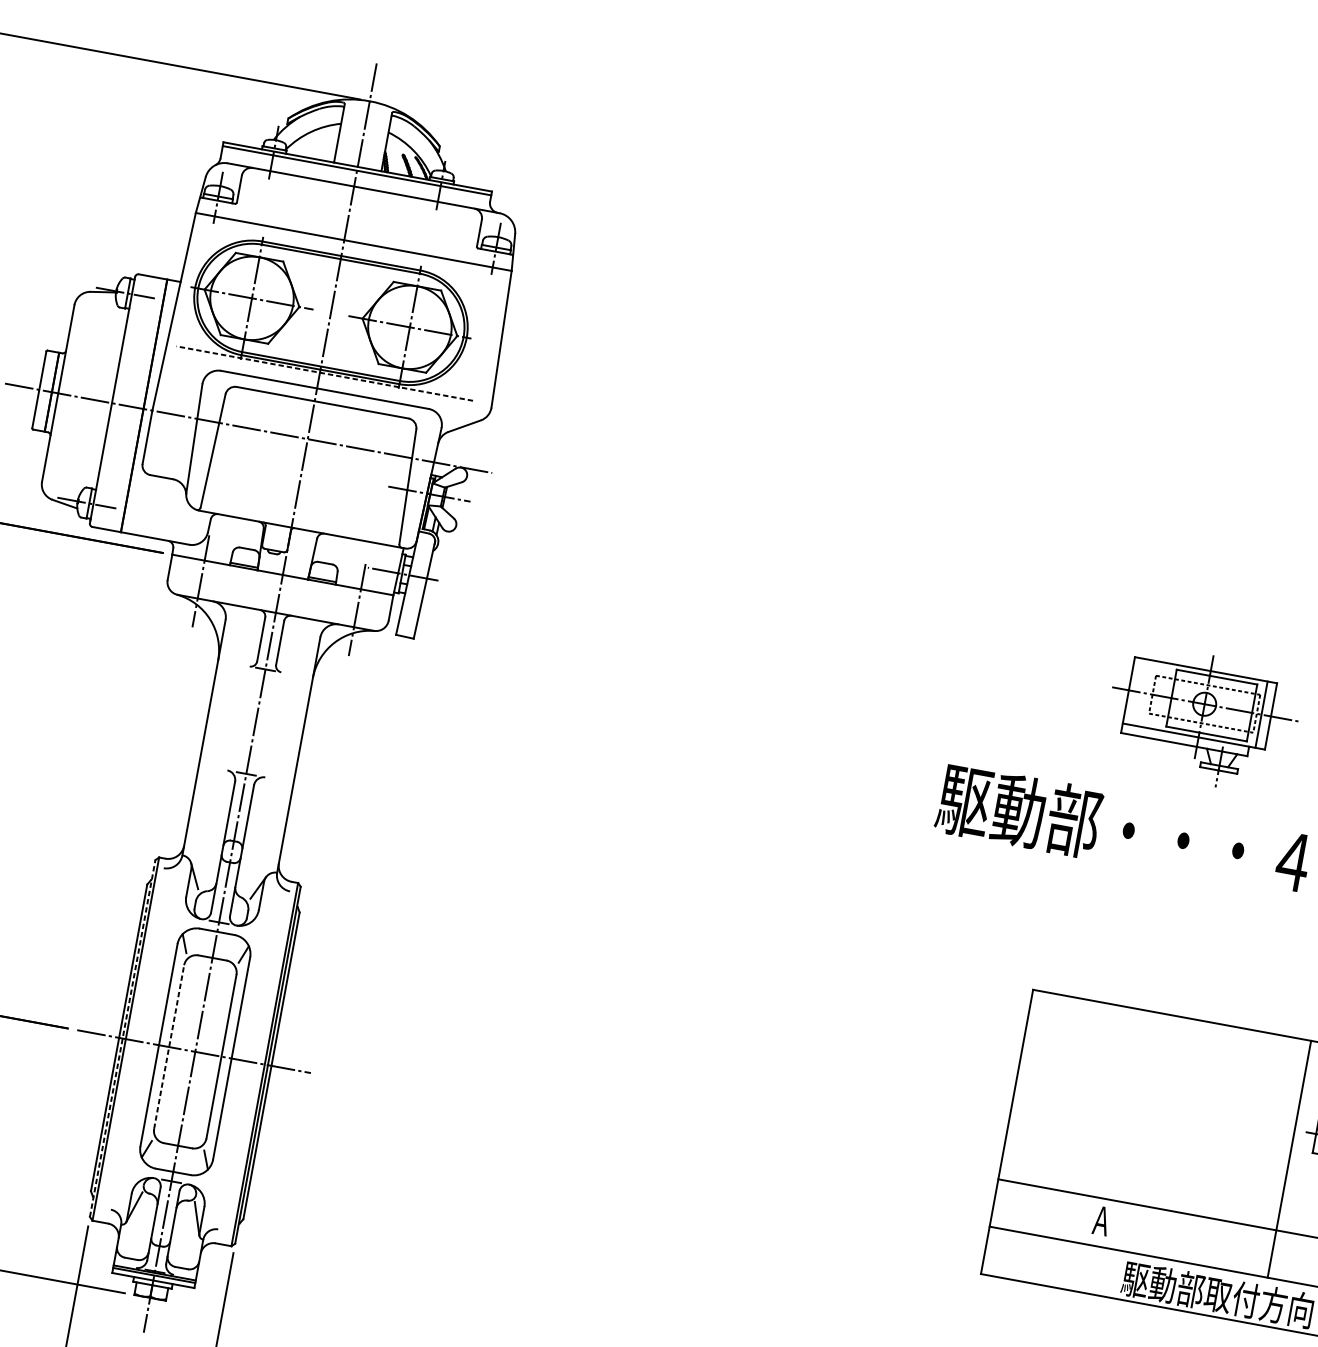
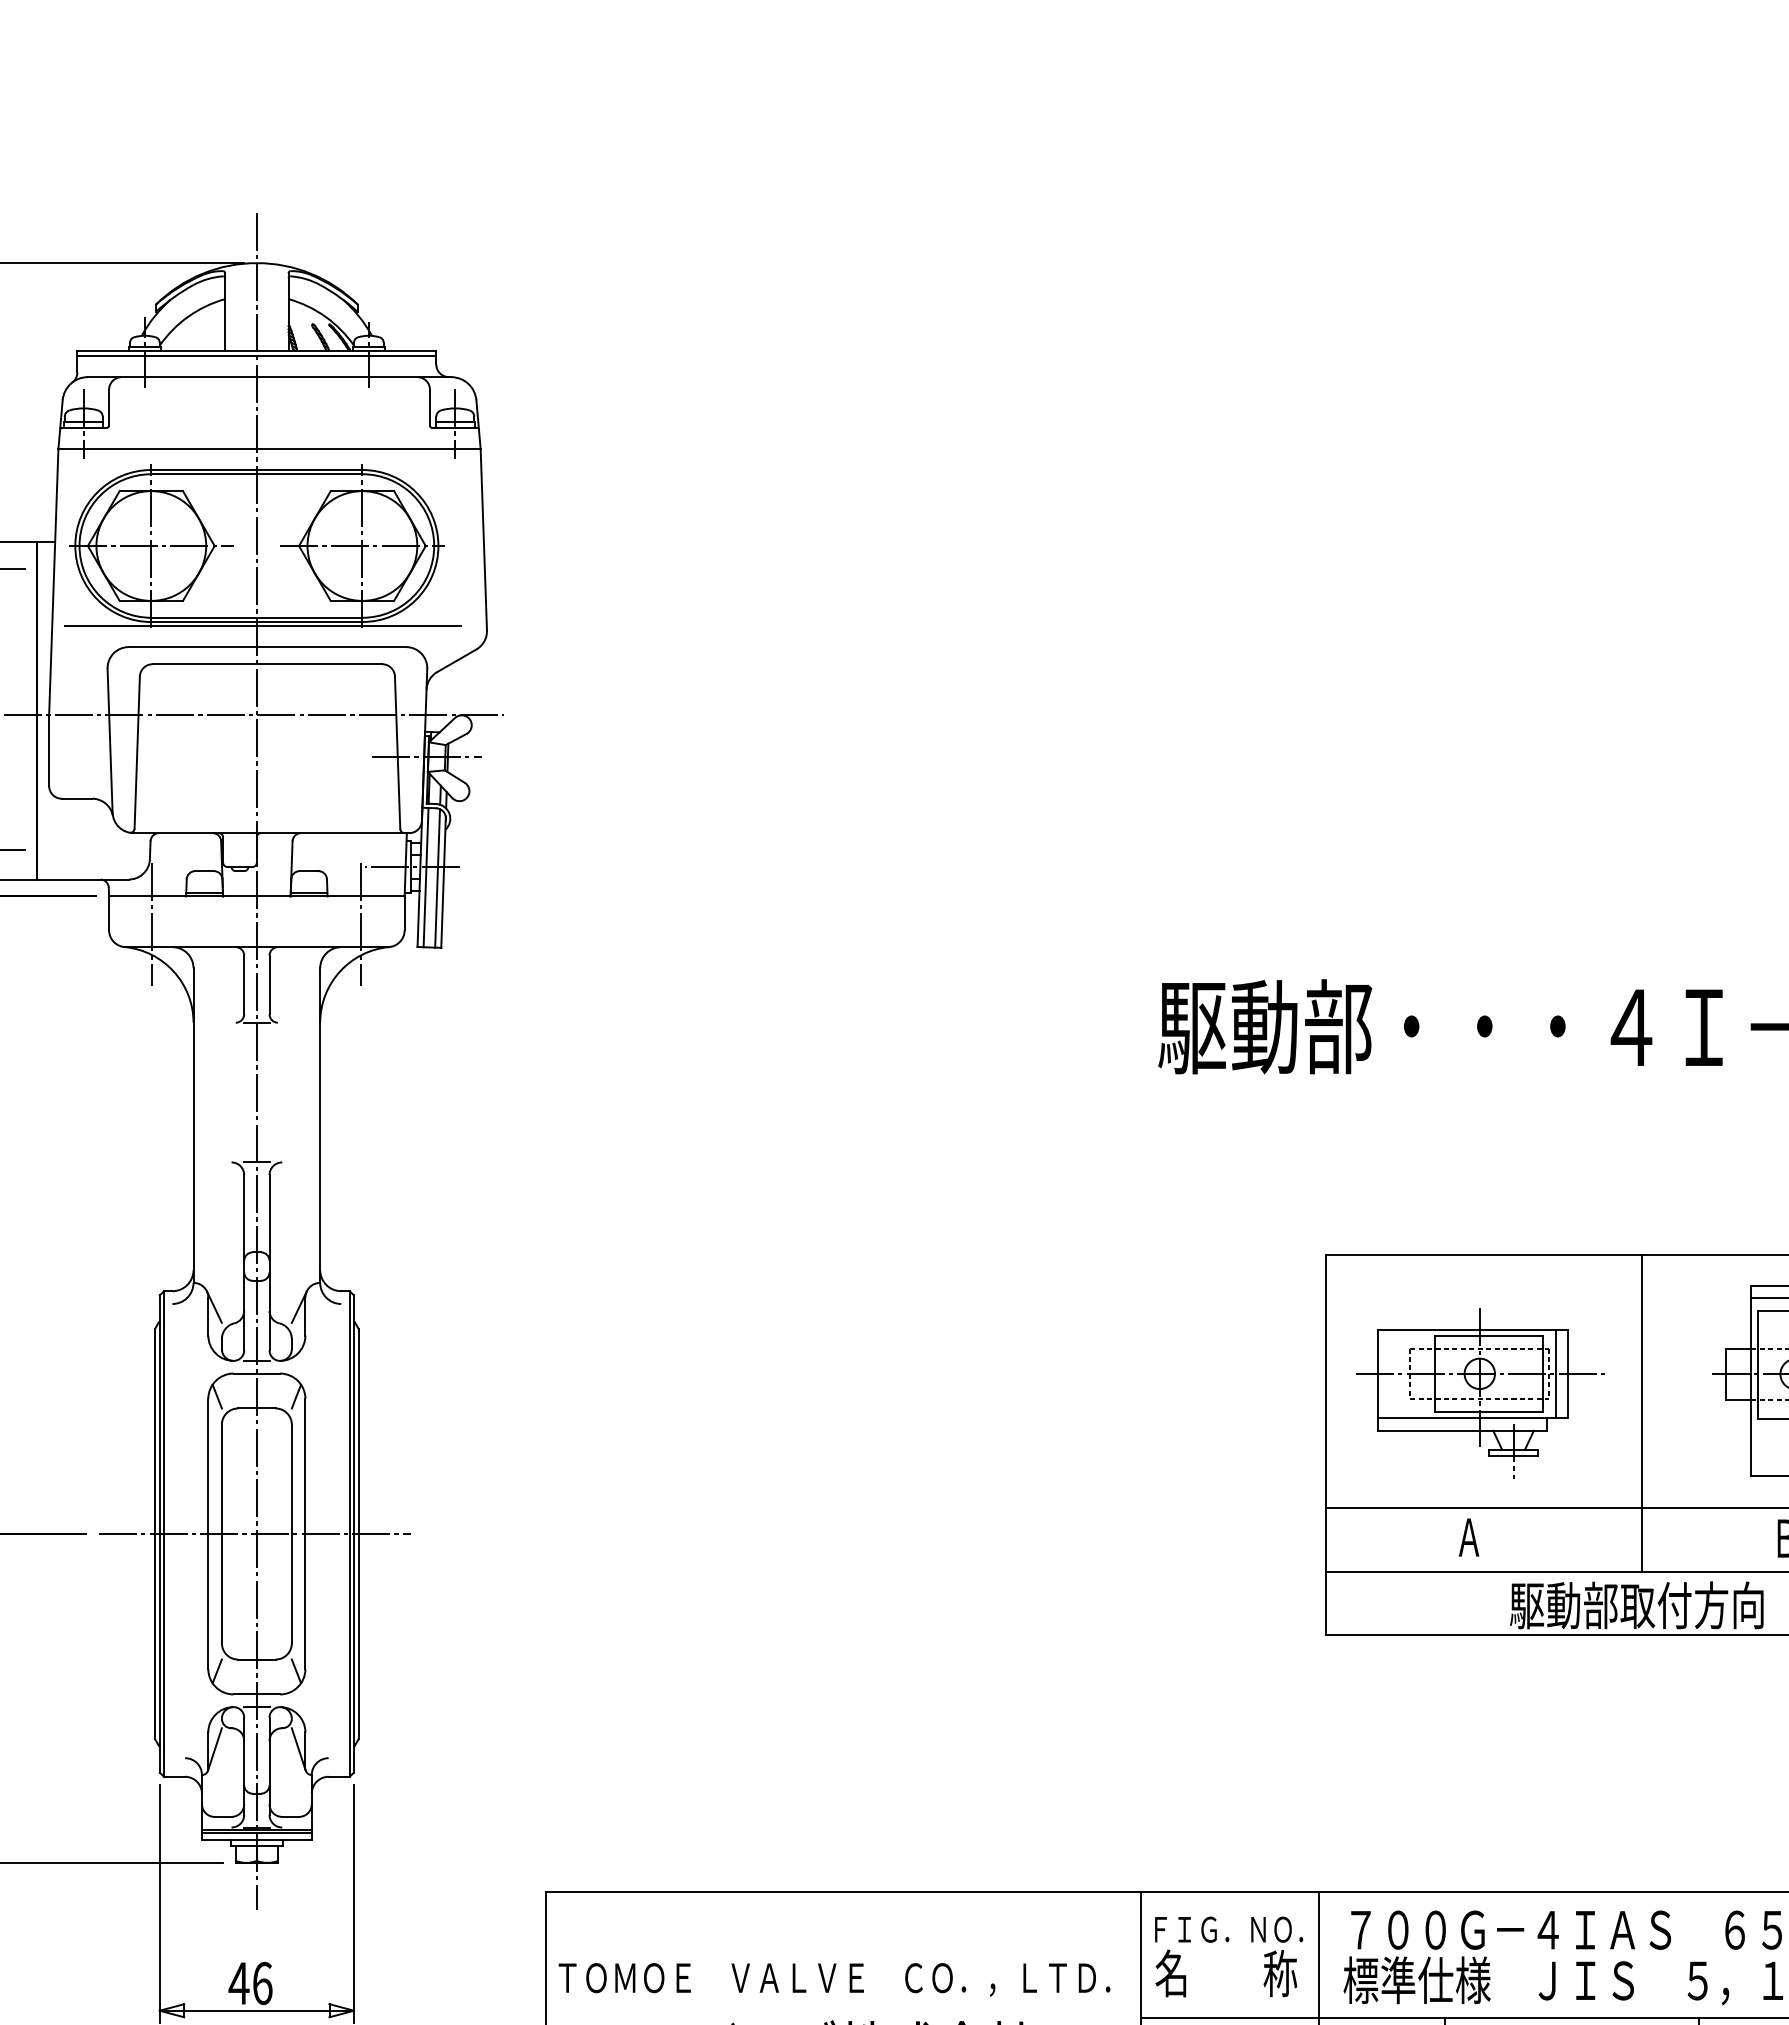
line: (324, 373) -> (262, 626), dashed -> solid
line: (411, 583) -> (425, 877), added
line: (420, 586) -> (437, 878), added
part: (1202, 719) -> (1480, 1393), moved
line: (122, 1038) -> (159, 1534), dashed -> solid
line: (168, 1046) -> (221, 1533), dashed -> solid
line: (1289, 1158) -> (1642, 1412), moved

